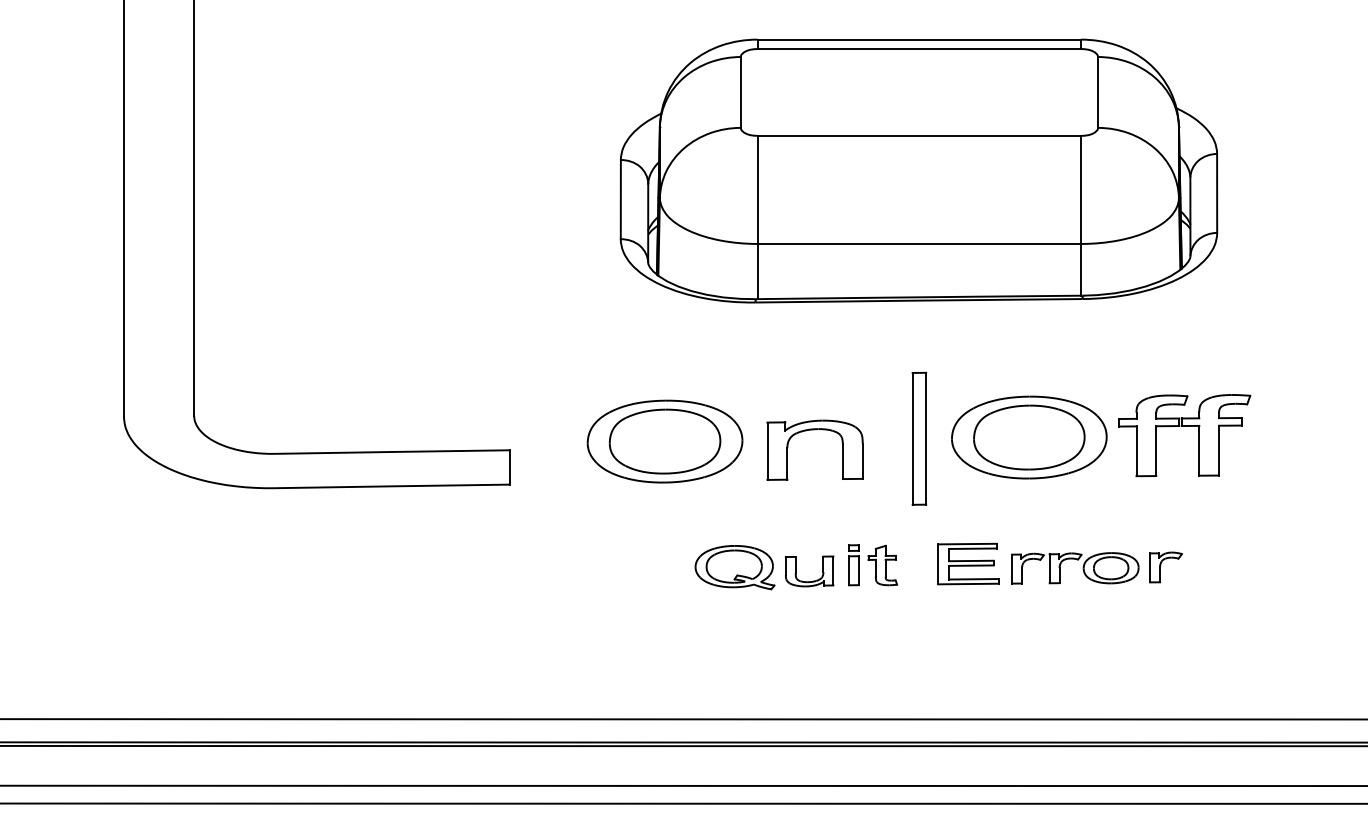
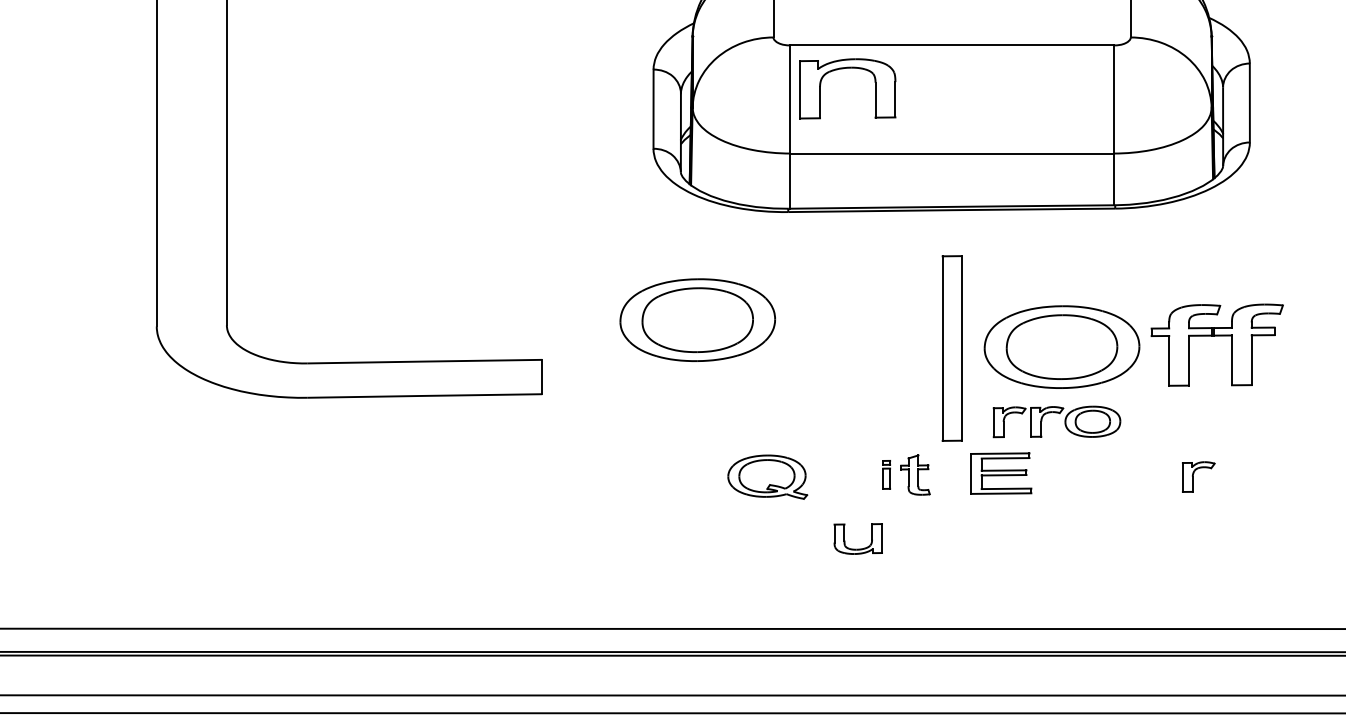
part: (814, 430) -> (847, 69), moved
part: (919, 438) -> (952, 348), size x1.4
part: (664, 441) -> (697, 320), moved
part: (853, 565) -> (886, 475), size x0.7
part: (1082, 568) -> (1064, 422), moved
part: (812, 580) -> (861, 548), moved

